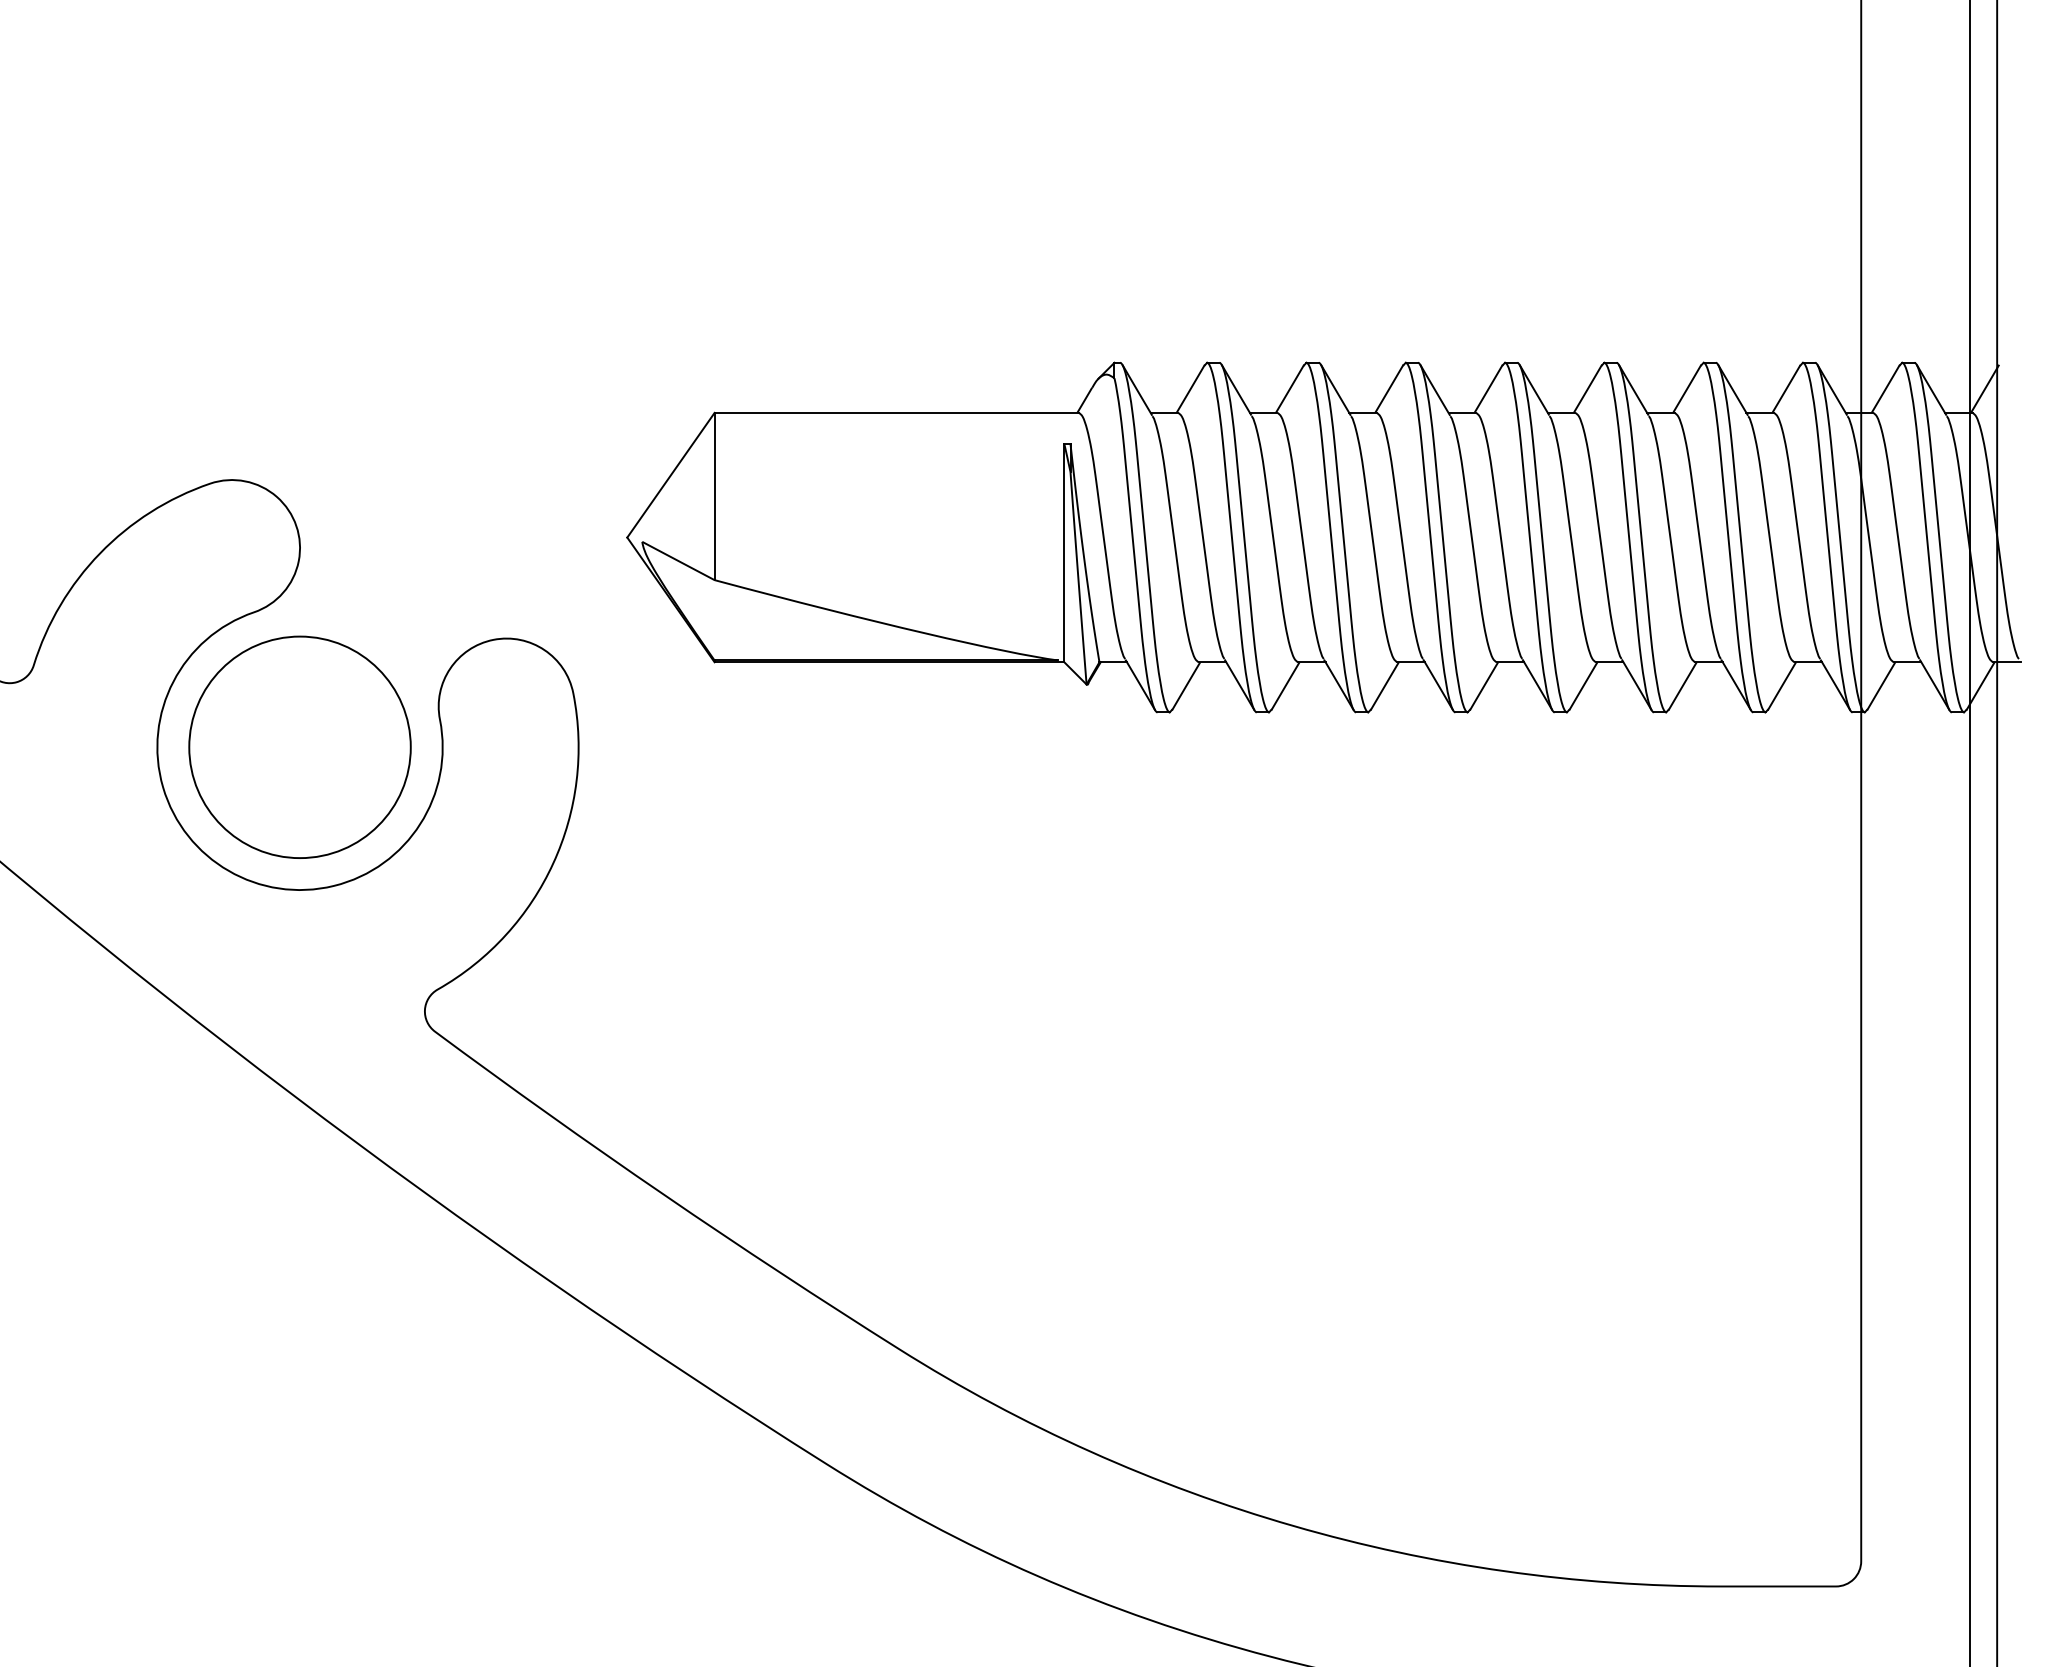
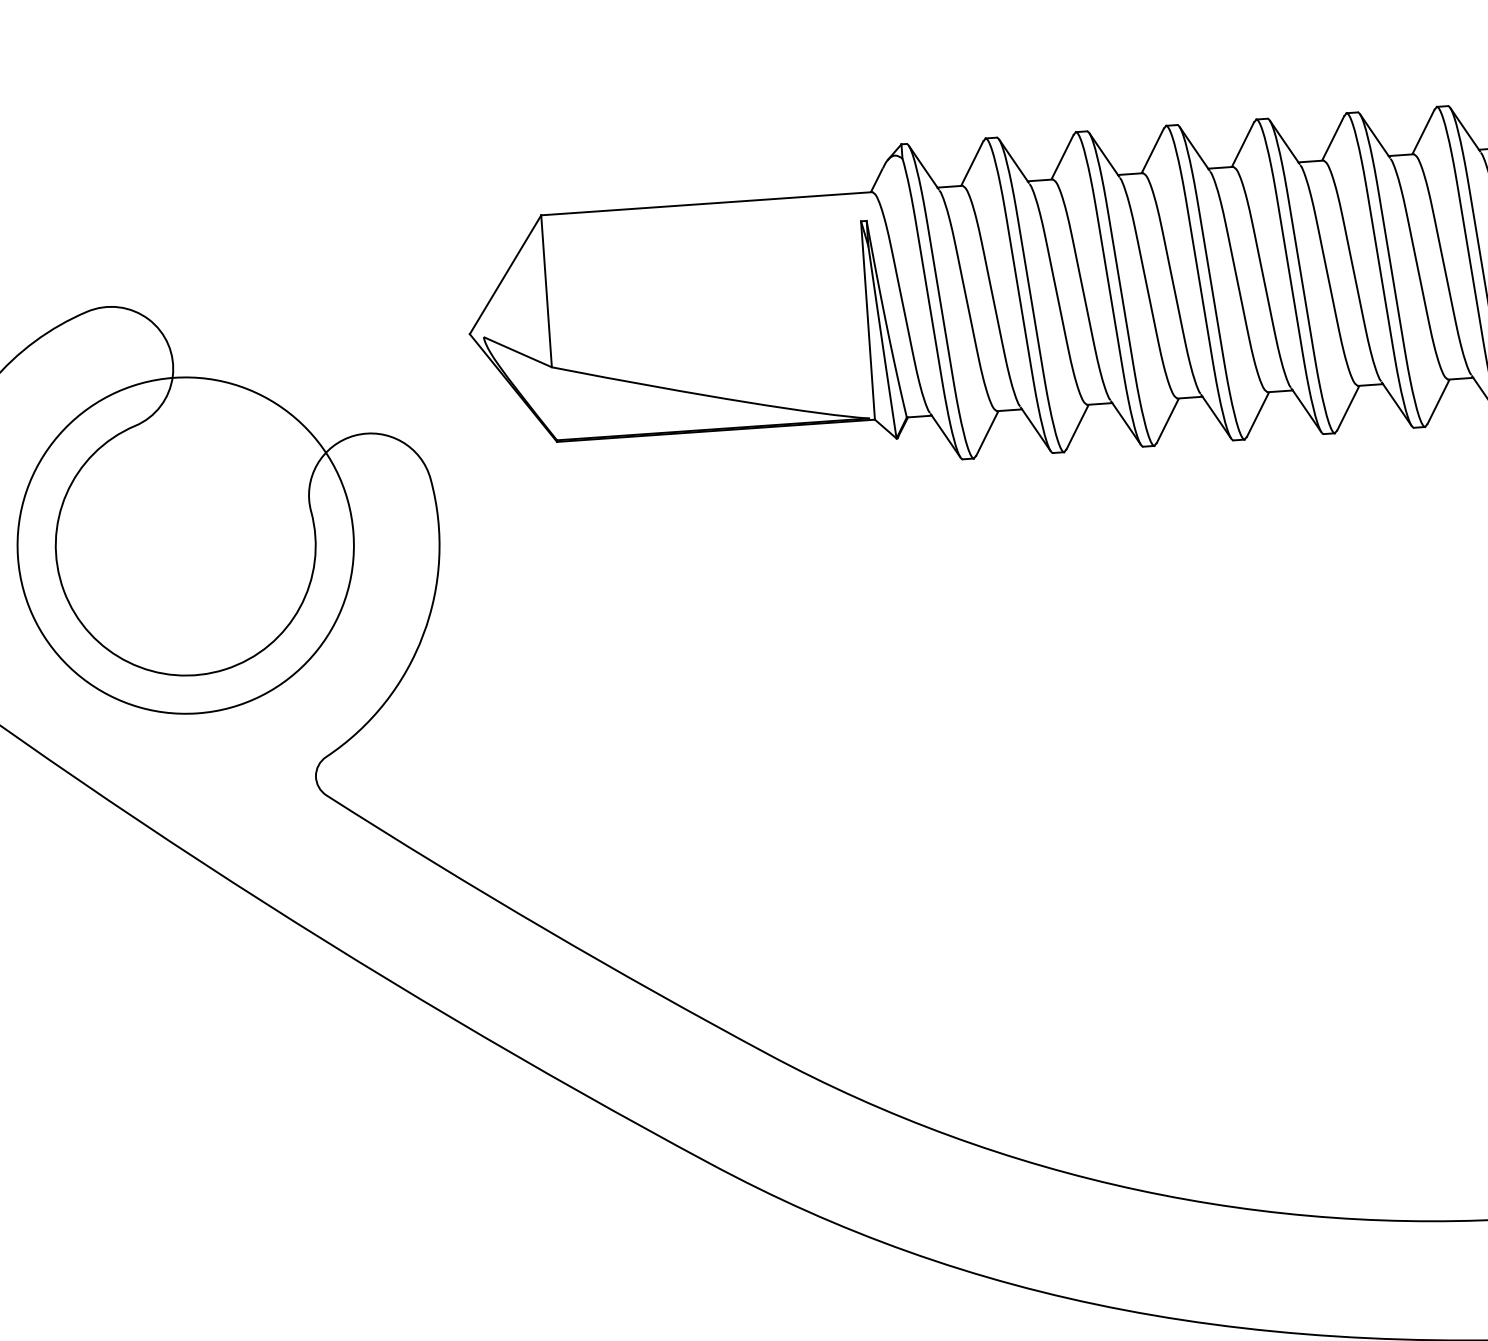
circle: (299, 746) -> (185, 544), size x1.67

